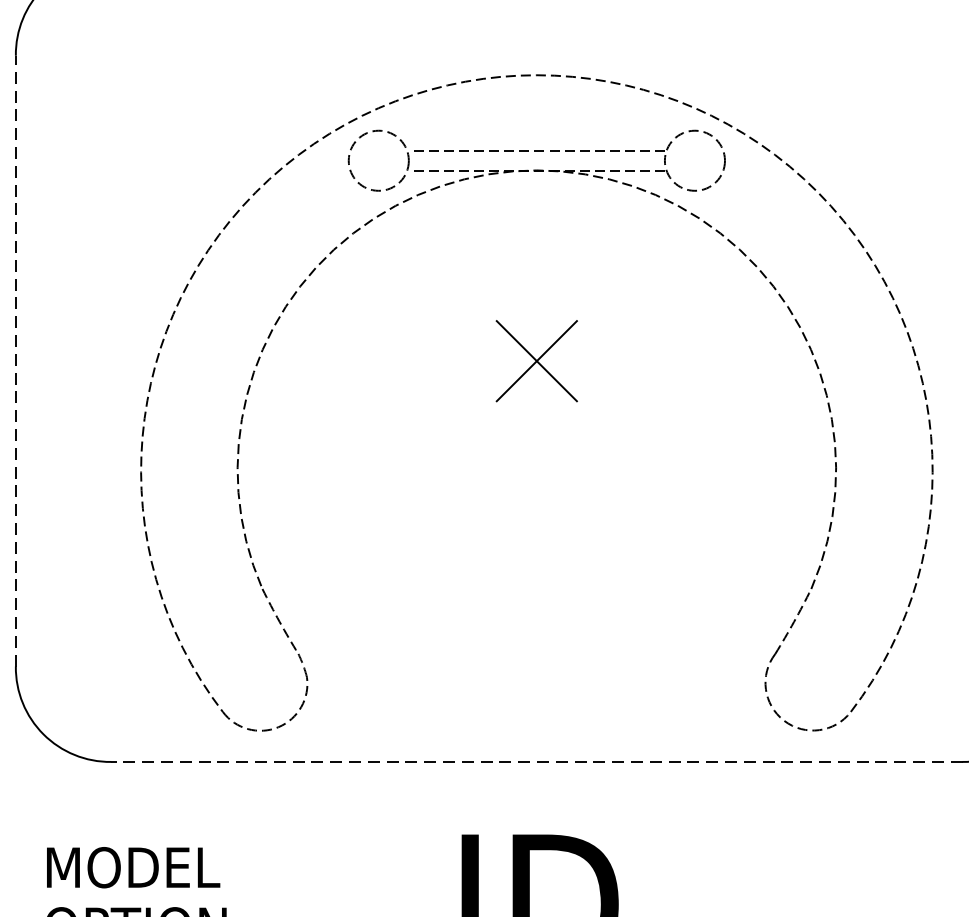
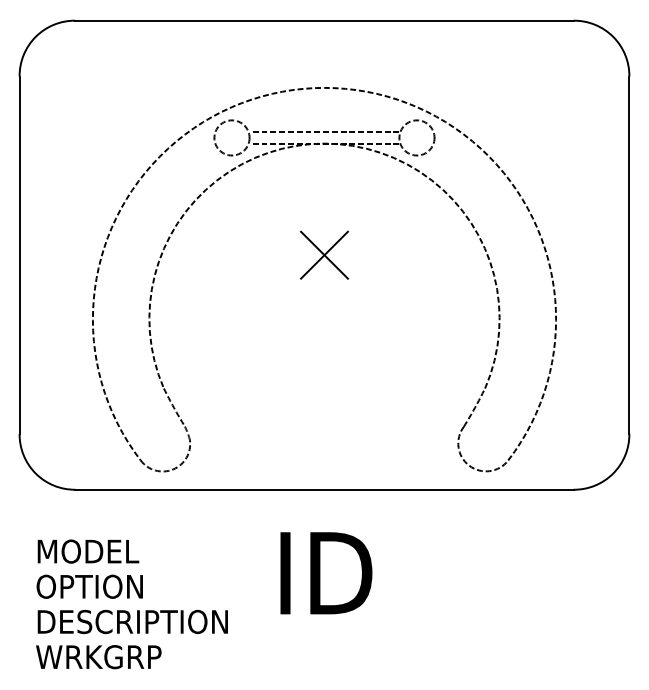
line: (15, 361) -> (19, 255), dashed -> solid
line: (536, 761) -> (324, 489), dashed -> solid

